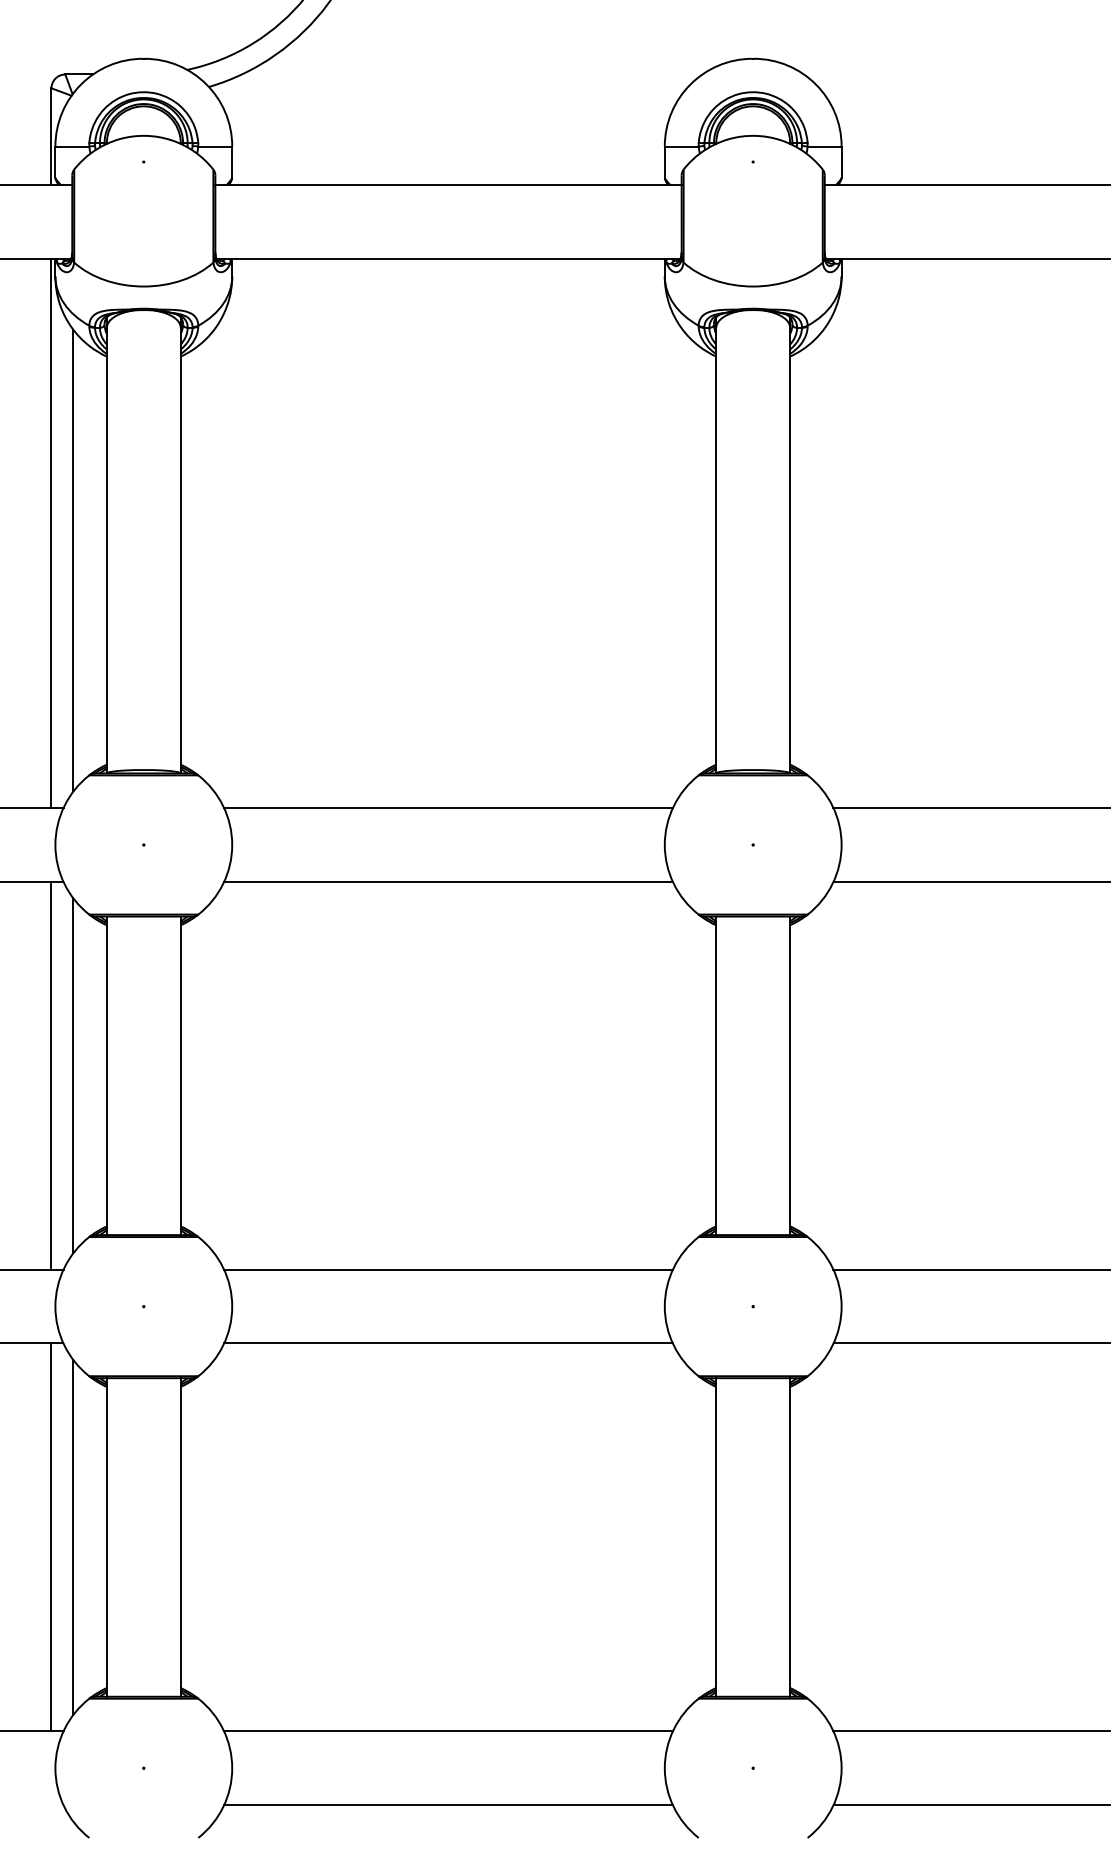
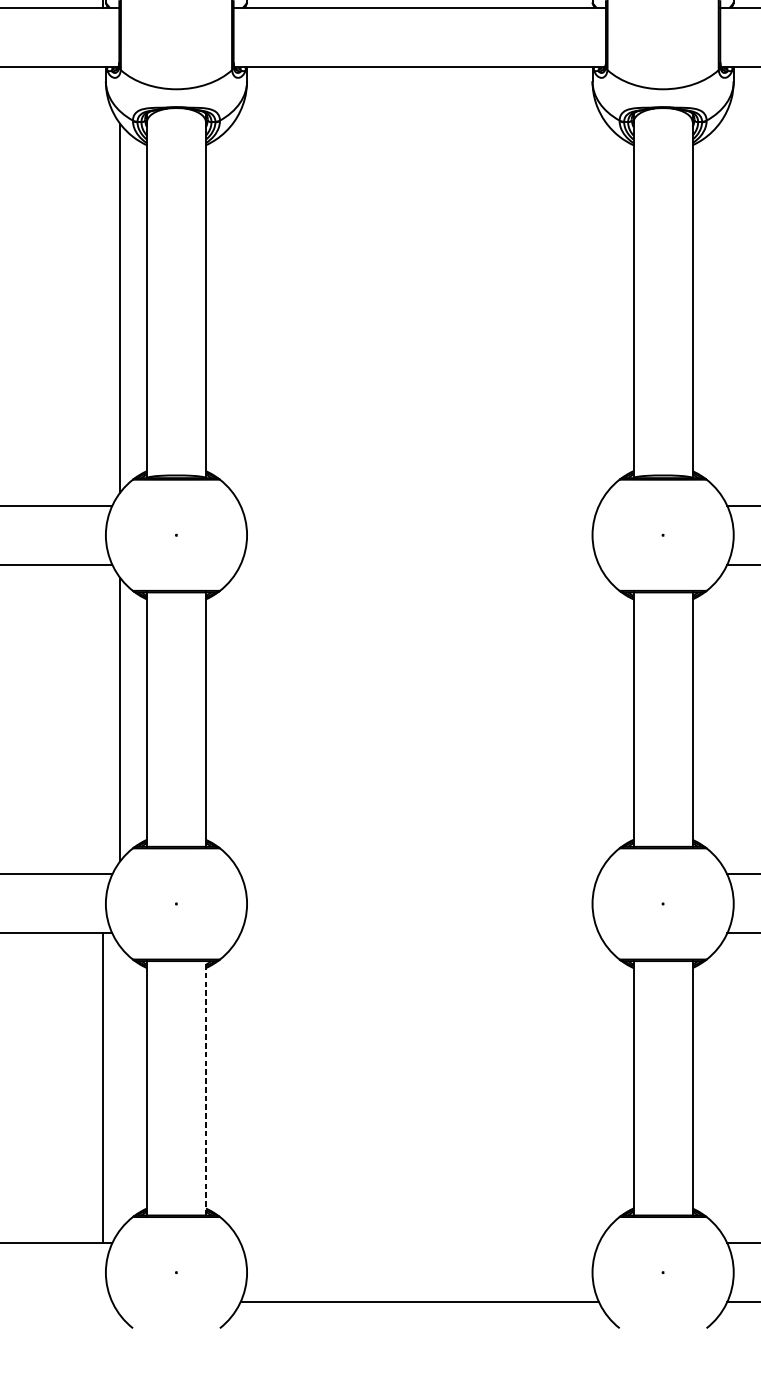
line: (51, 532) -> (102, 285), removed
line: (448, 807) -> (419, 505), removed
line: (448, 881) -> (419, 564), removed
line: (51, 1075) -> (102, 719), removed
line: (448, 1269) -> (419, 874), removed
line: (448, 1343) -> (419, 933), removed
line: (180, 1536) -> (205, 1087), solid -> dashed
line: (73, 1537) -> (120, 1088), removed
line: (448, 1731) -> (419, 1243), removed

